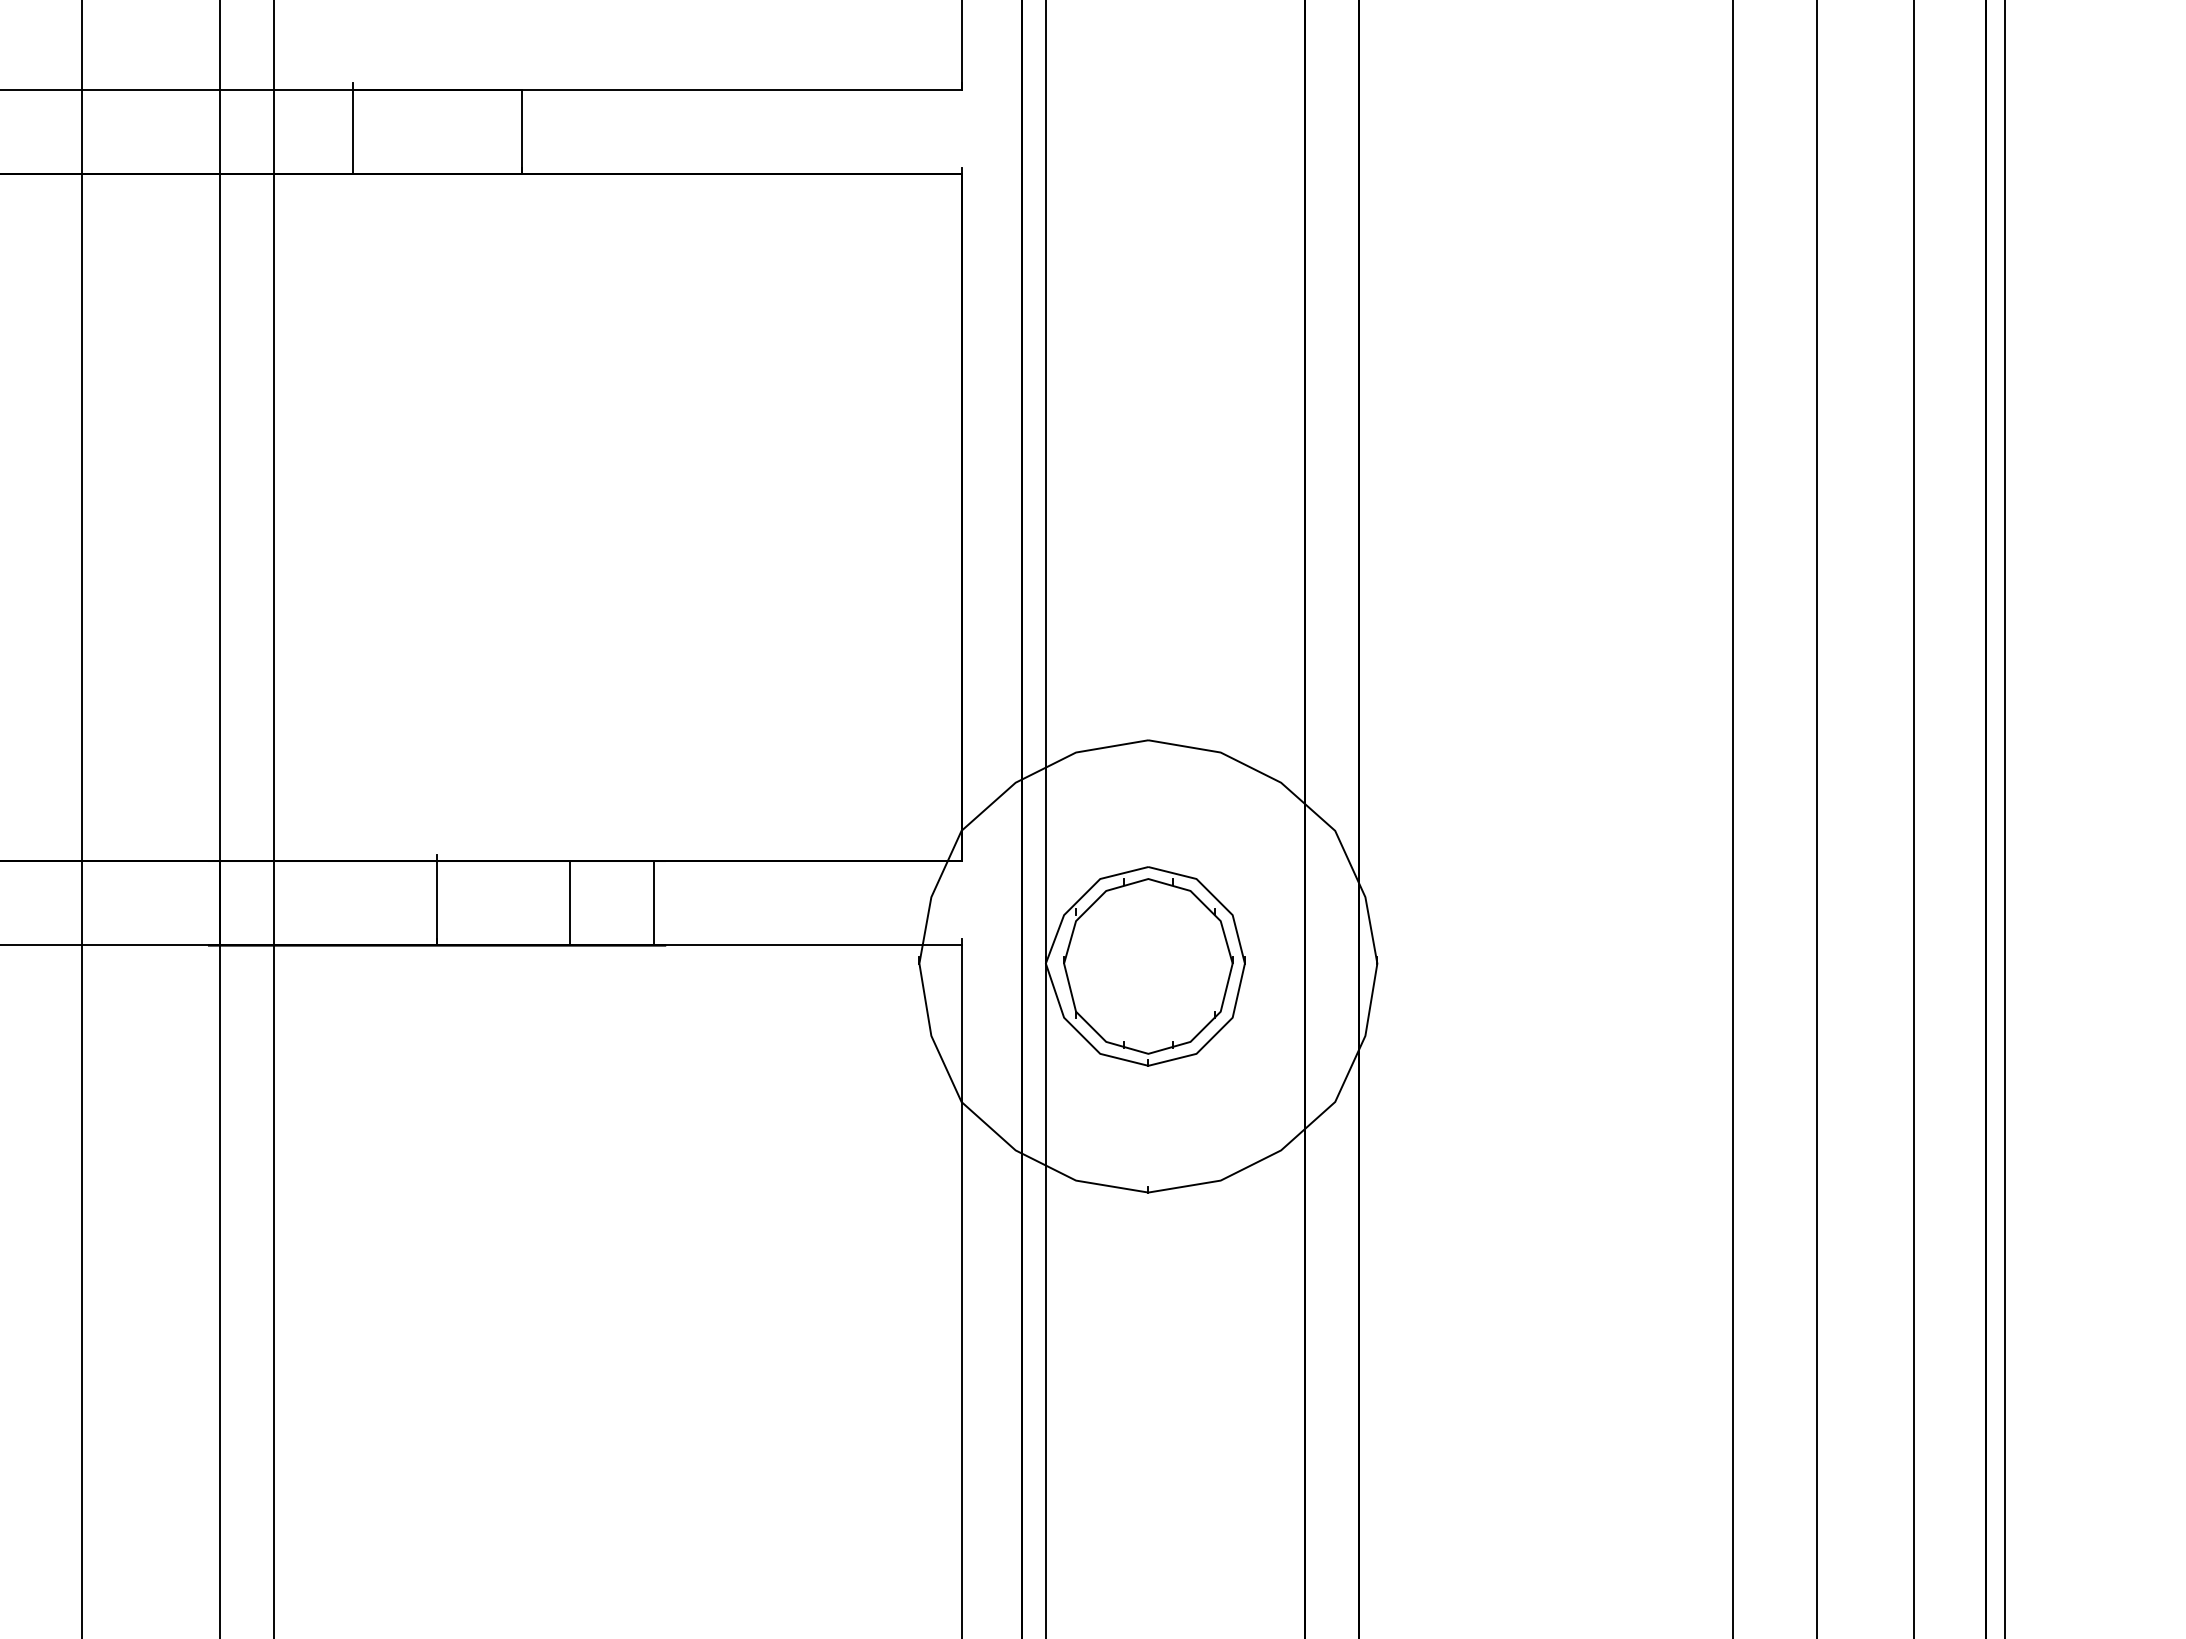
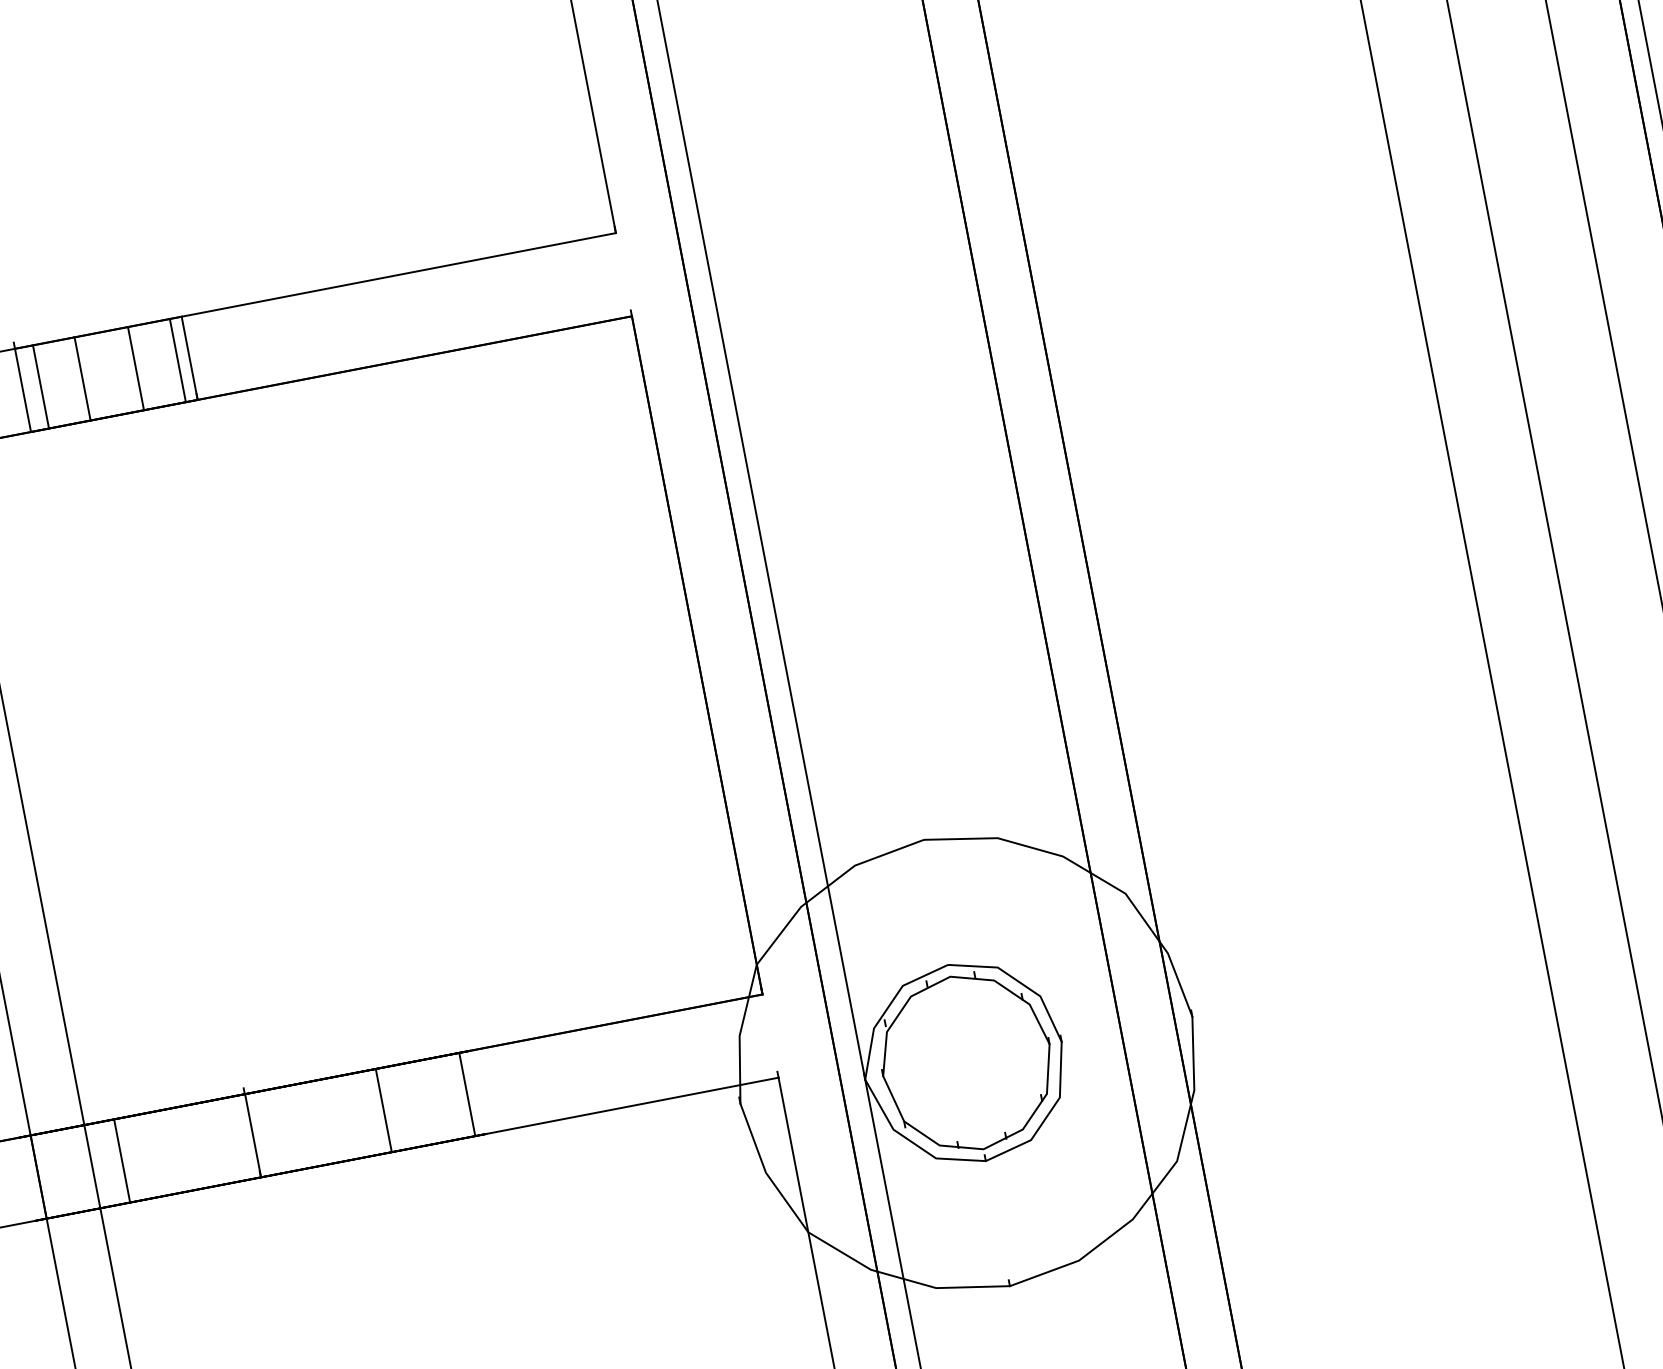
line: (370, 131) -> (40, 386), added
line: (413, 131) -> (83, 378), added
line: (467, 131) -> (136, 368), added
line: (509, 131) -> (177, 360), added
line: (304, 903) -> (122, 1161), added

